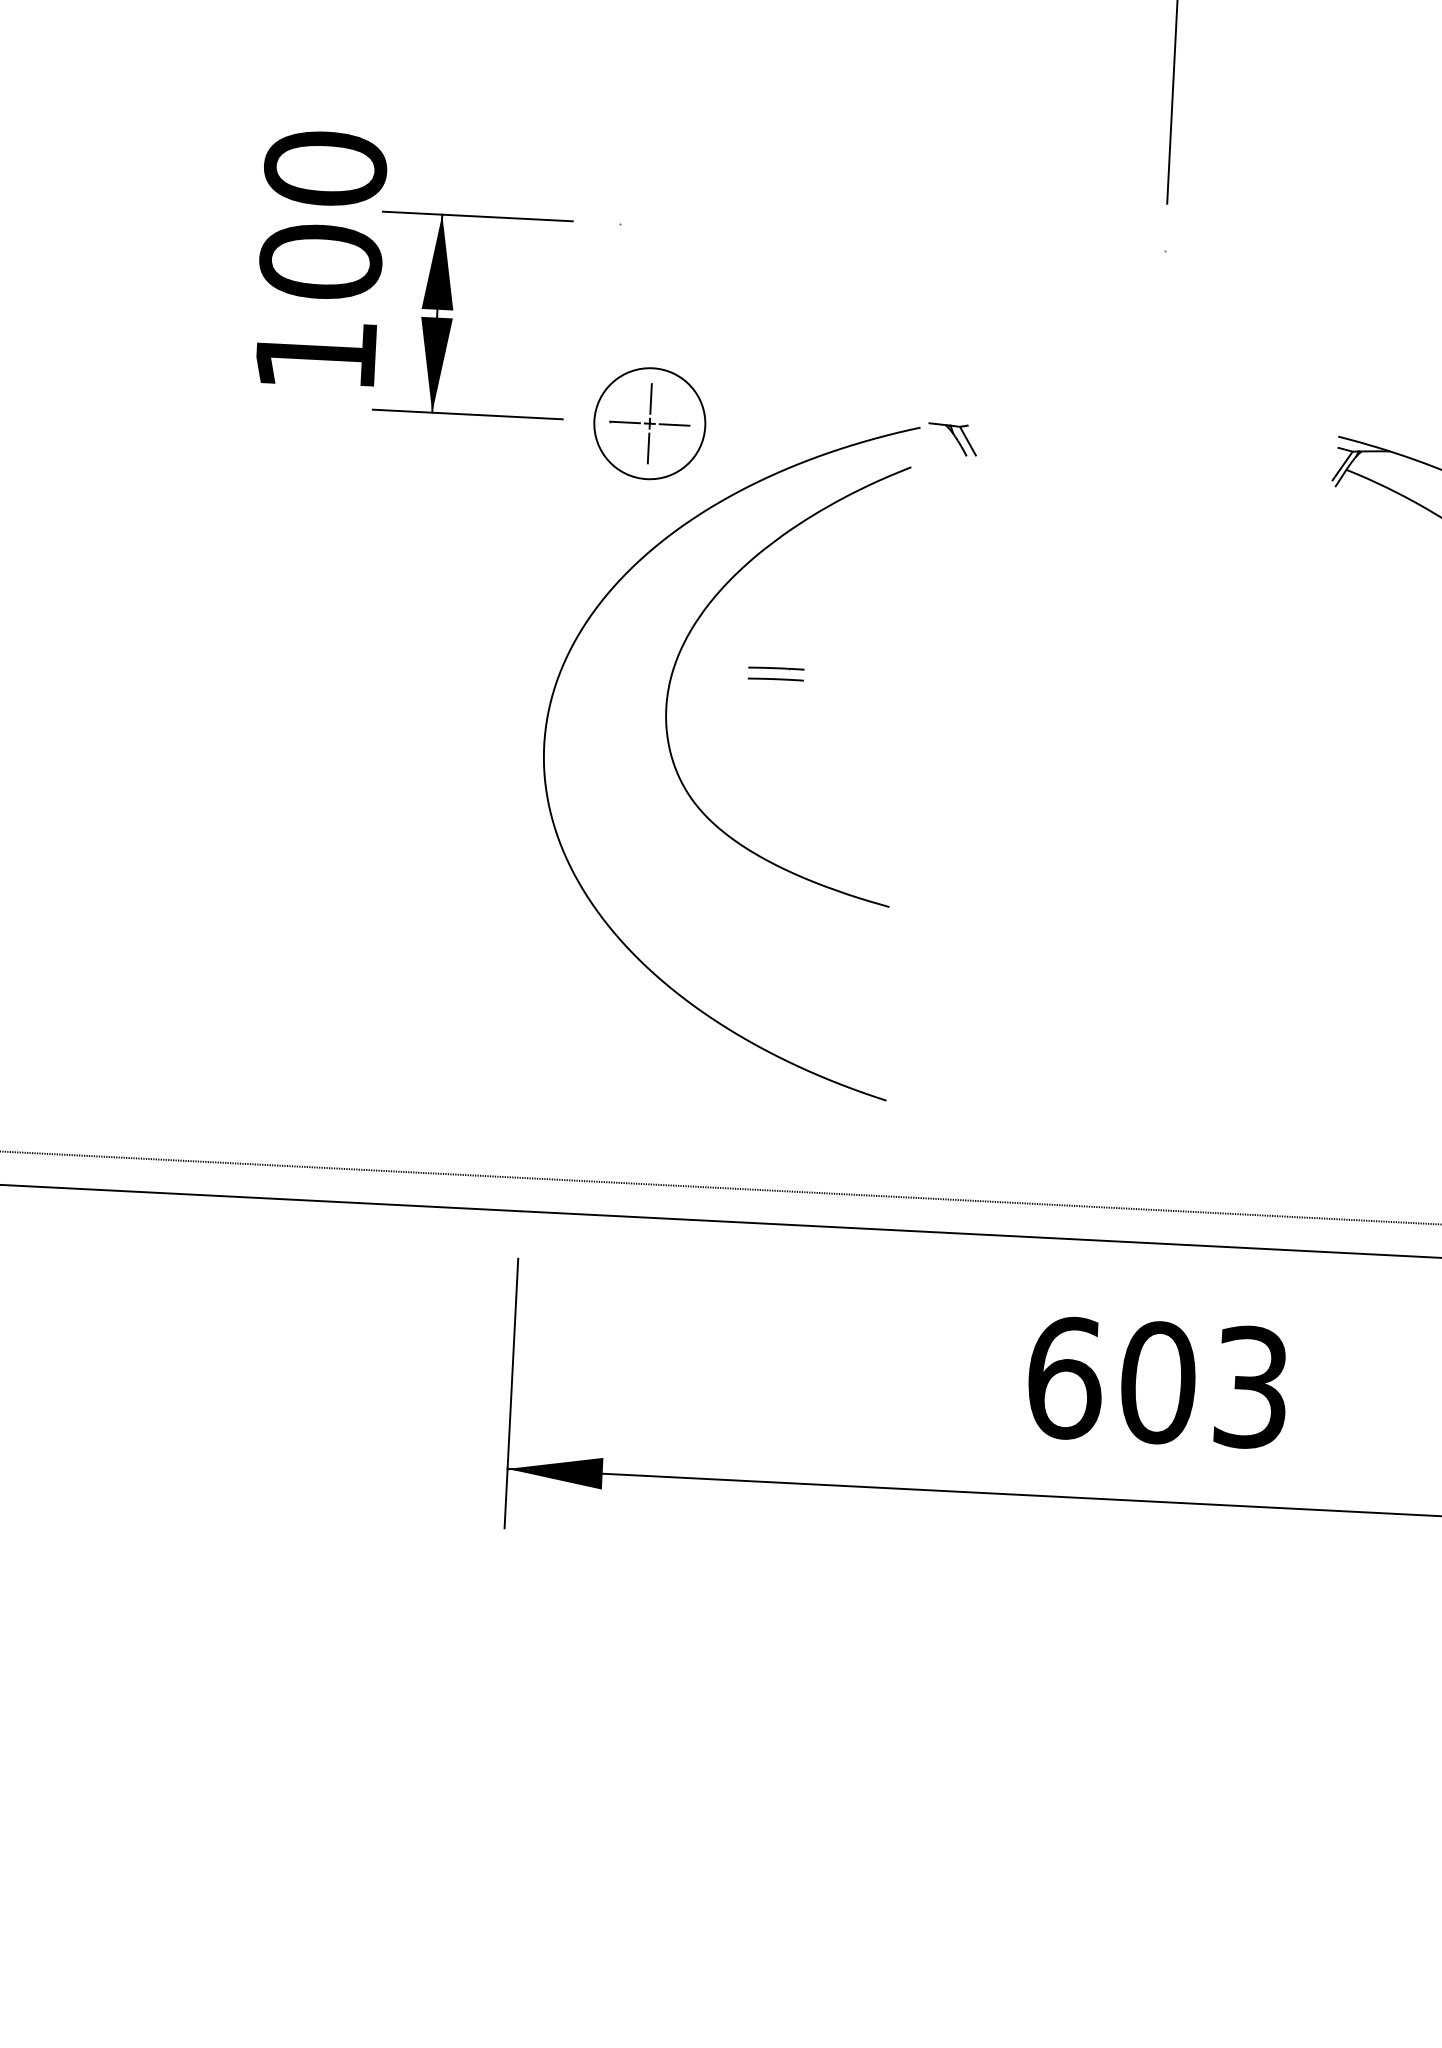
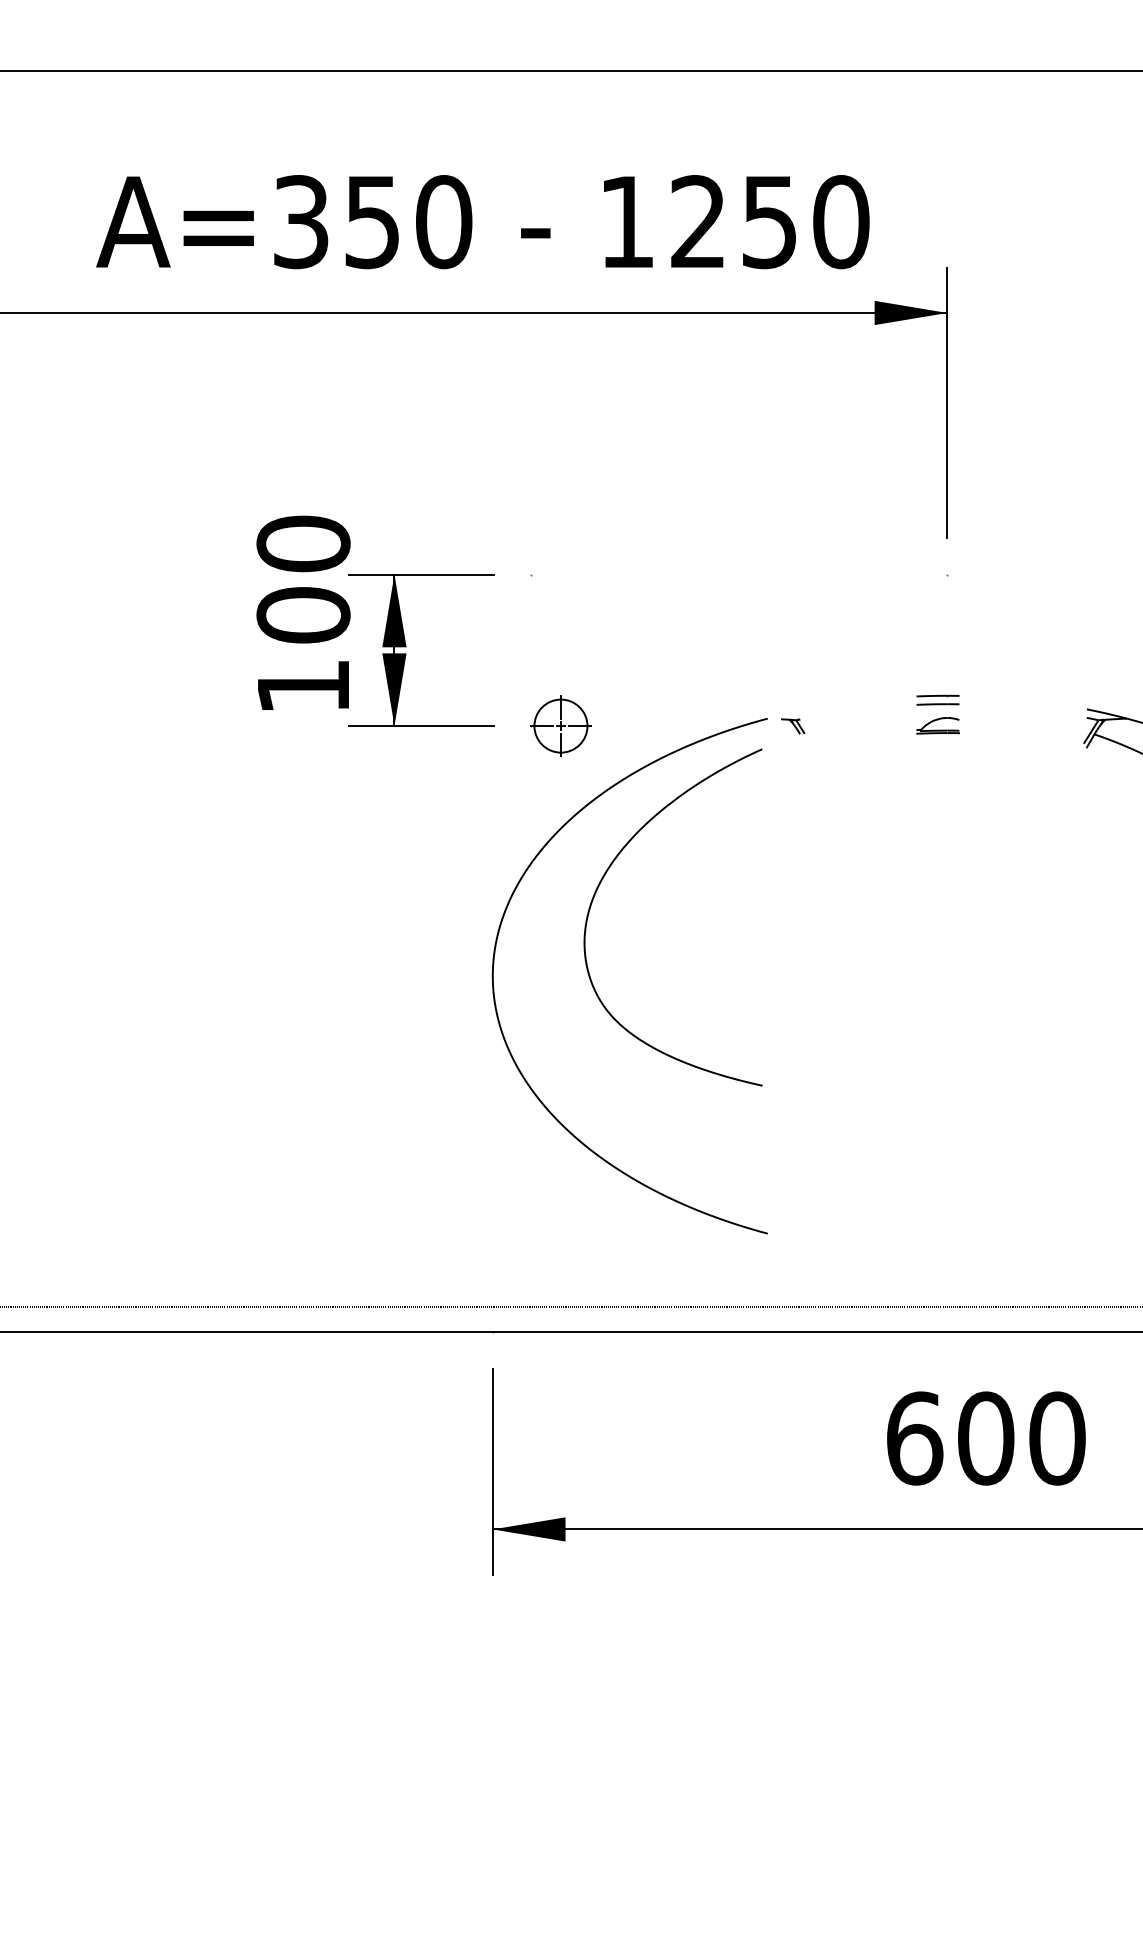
circle: (649, 422) -> (560, 725), size x0.62
part: (953, 439) -> (793, 726), size x0.62
part: (1141, 447) -> (937, 725), added
part: (775, 672) -> (937, 699), moved
text: (1251, 1387) -> (1057, 1438), 603 -> 600

